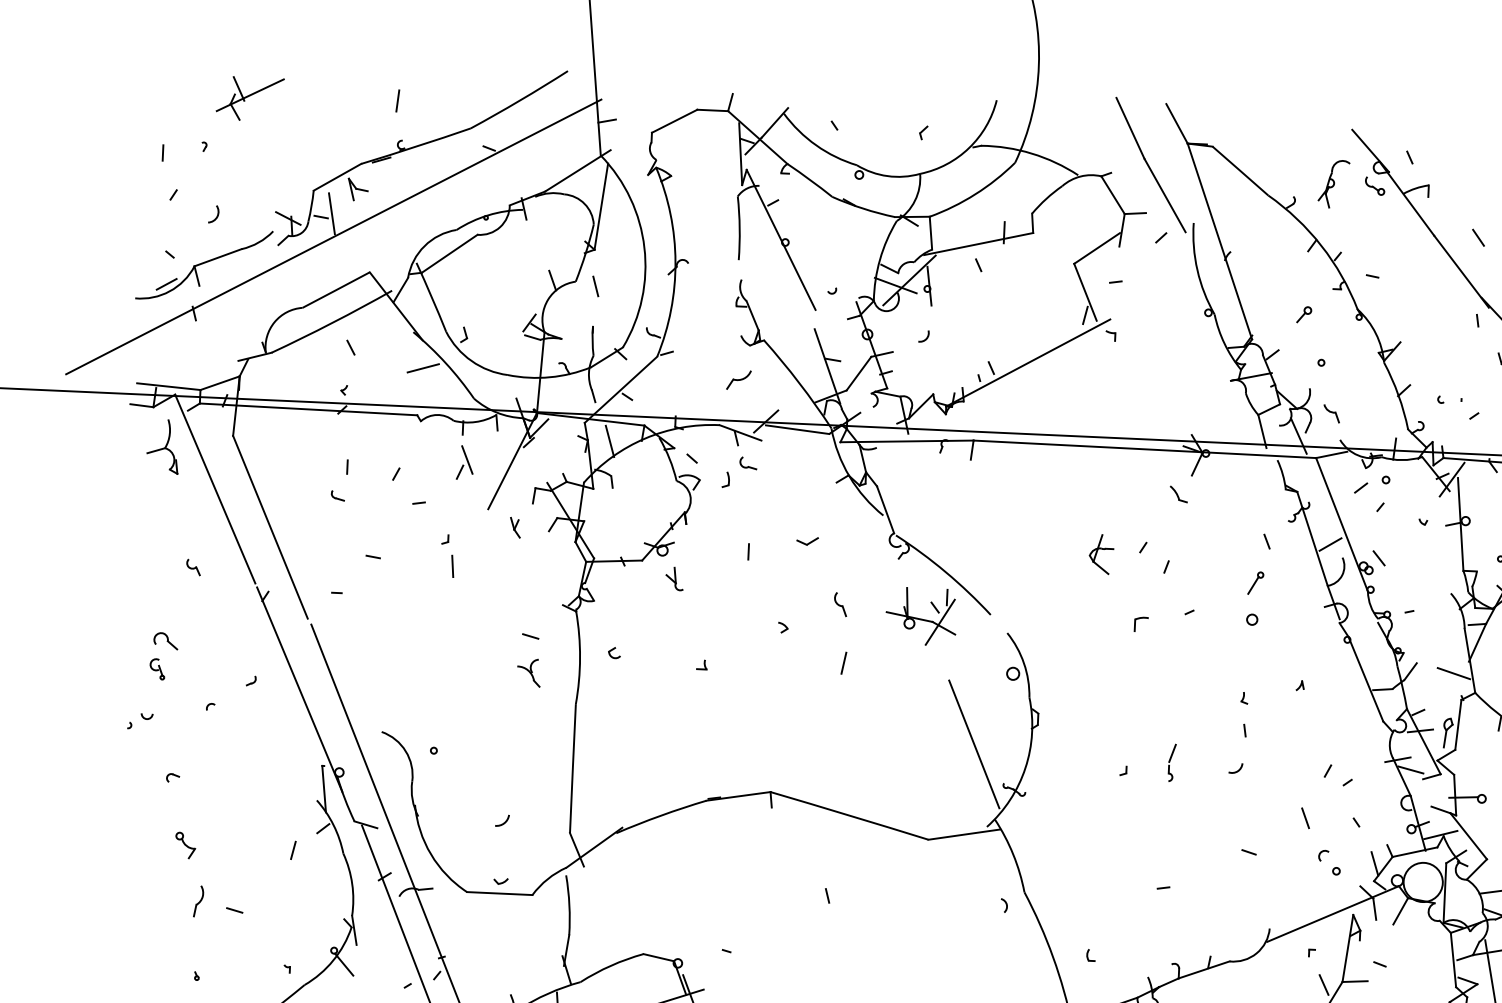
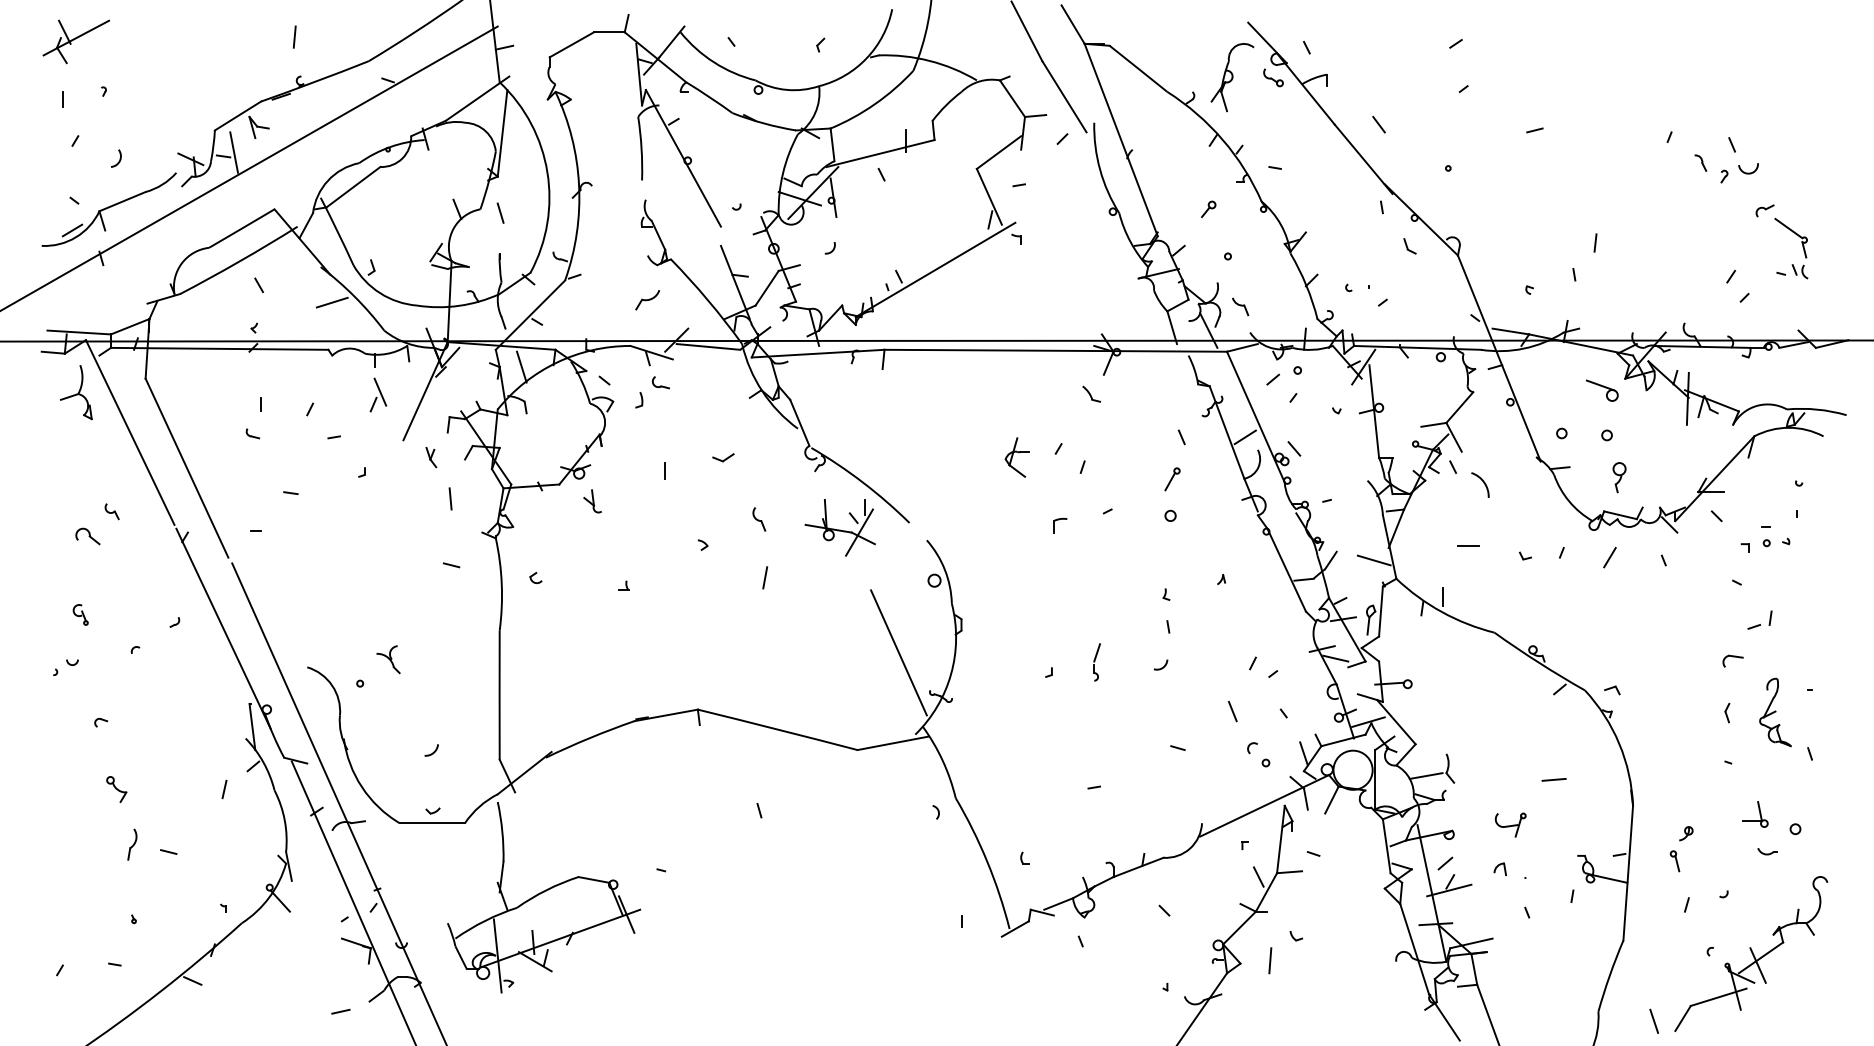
part: (249, 98) -> (75, 41), moved
part: (1334, 183) -> (1232, 77), size x1.43
line: (452, 565) -> (450, 498), moved
part: (165, 641) -> (87, 536), moved
part: (528, 672) -> (388, 659), moved

